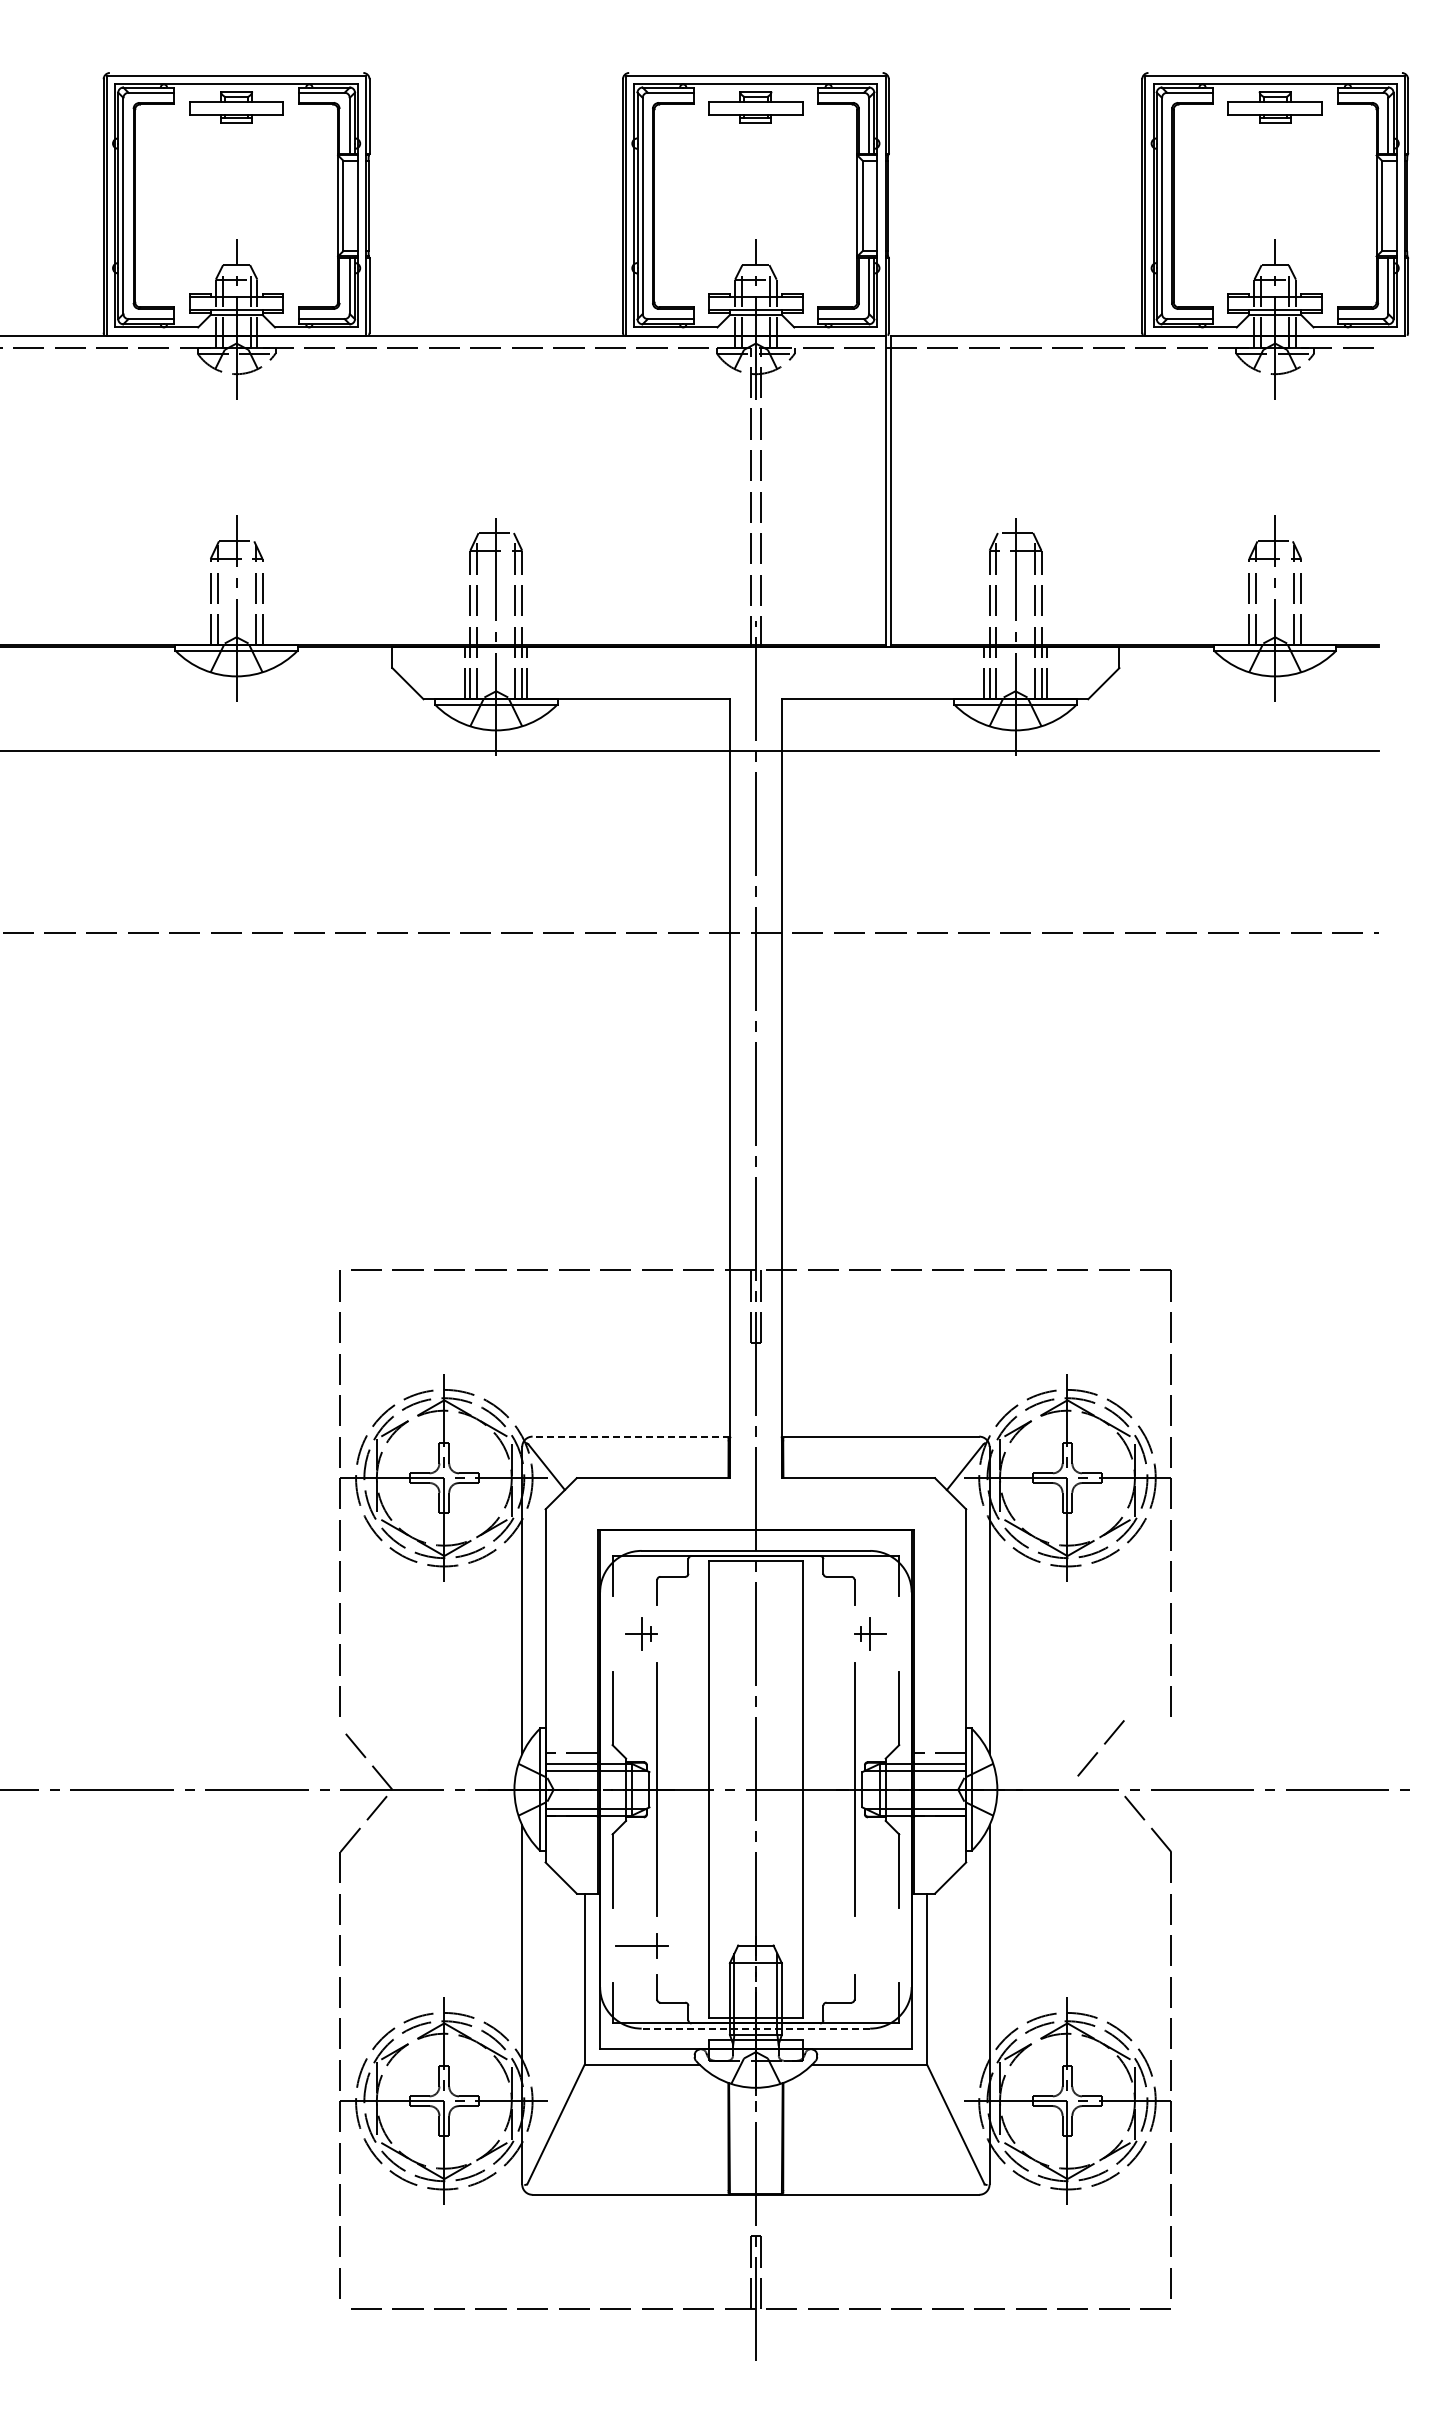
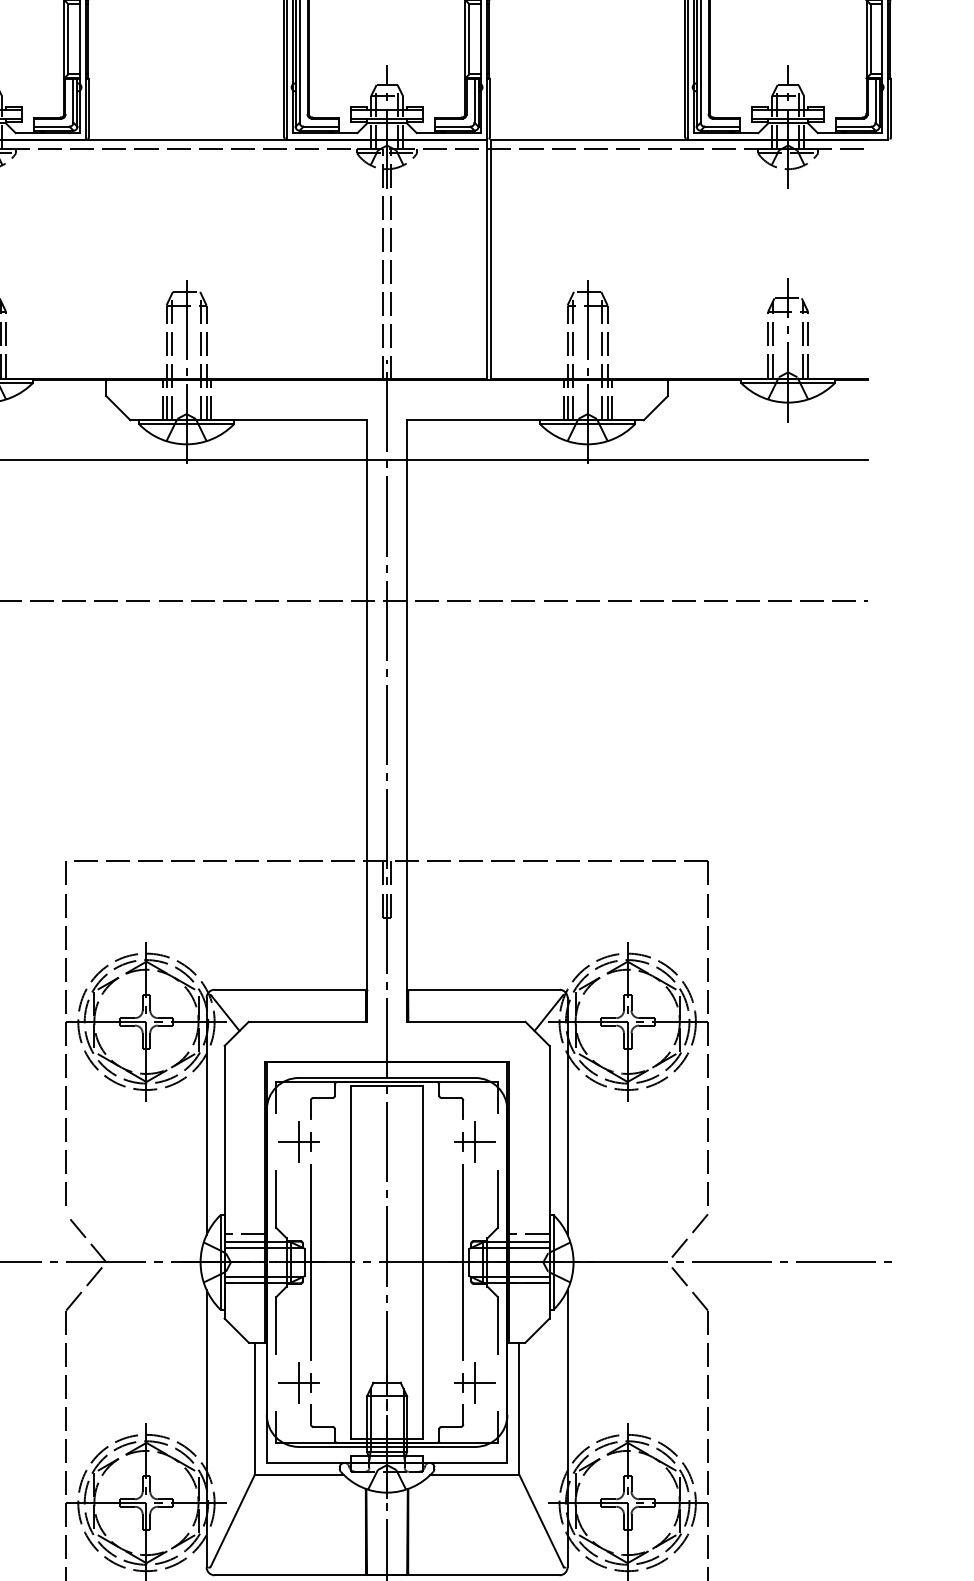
line: (631, 1436) -> (291, 989), dashed -> solid
part: (641, 1633) -> (298, 1141), size x1.67
part: (869, 1633) -> (474, 1141), size x1.67
line: (1097, 1752) -> (687, 1239), moved
line: (641, 1945) -> (298, 1382), added
part: (869, 1945) -> (474, 1382), added
line: (755, 2028) -> (386, 1446), dashed -> solid

